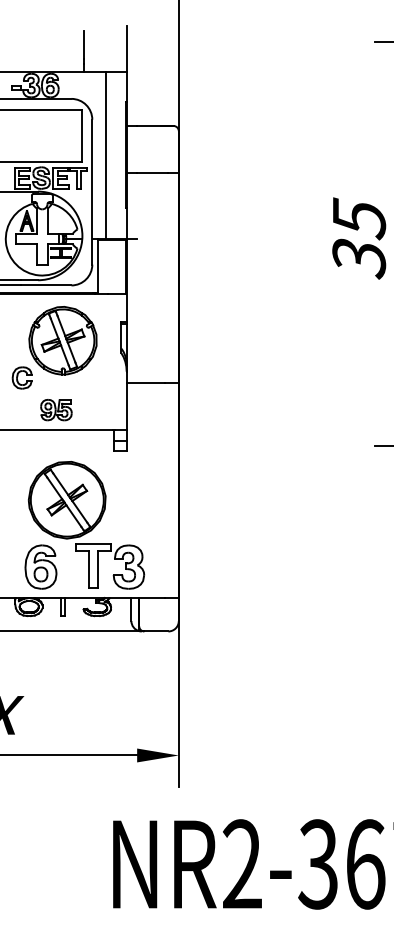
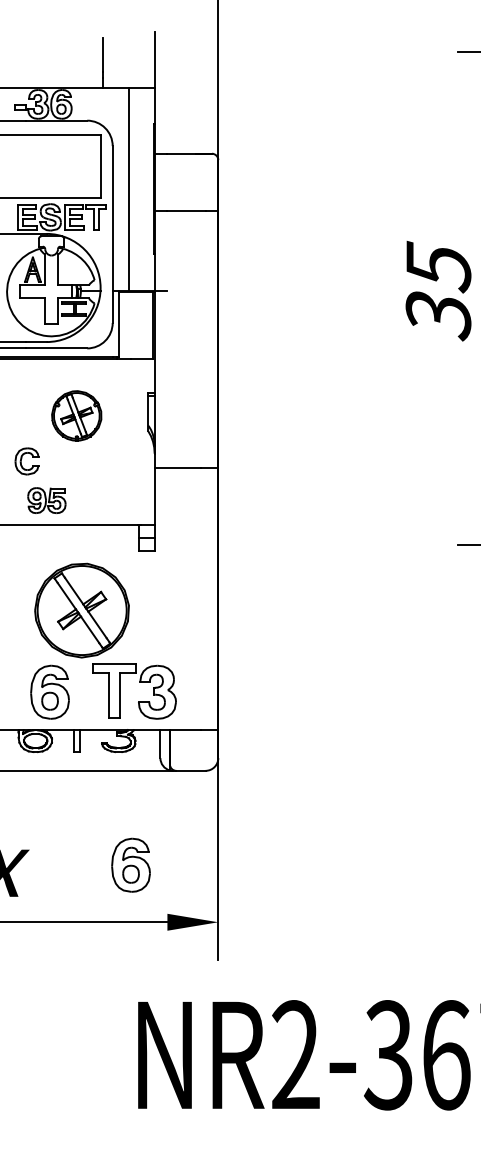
part: (62, 340) -> (76, 415), size x0.6
part: (56, 410) -> (46, 500), moved
part: (106, 708) -> (130, 864), added

